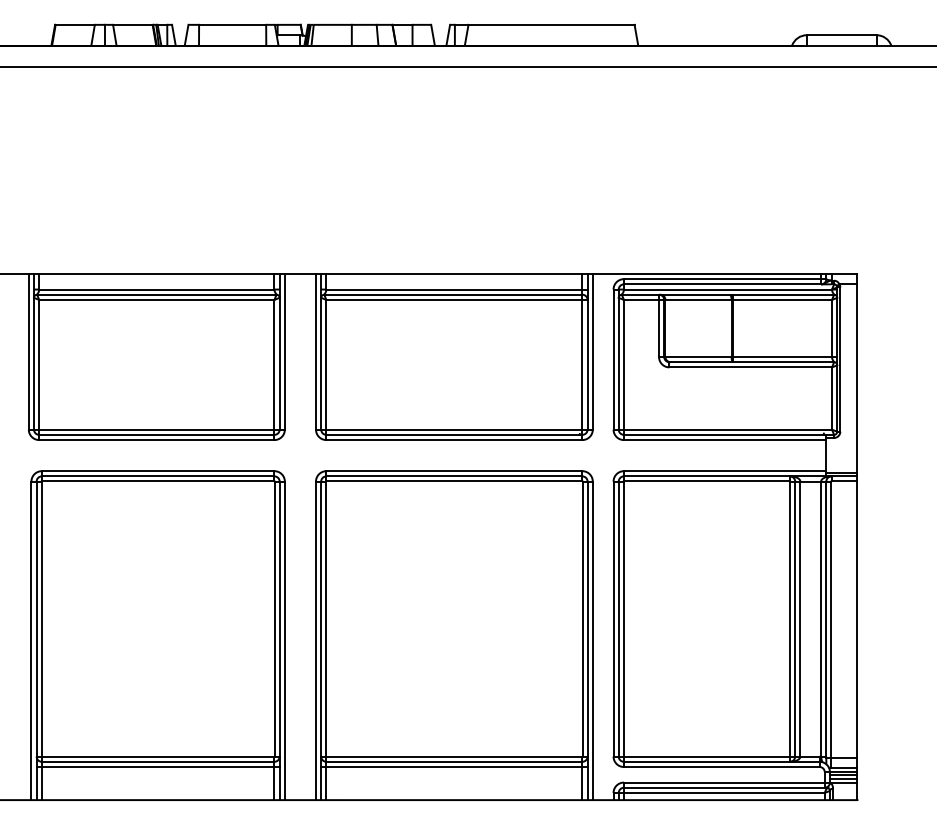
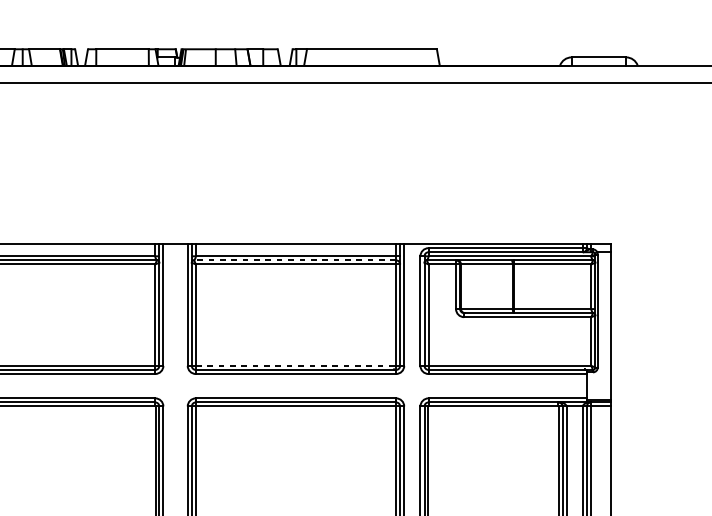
line: (452, 294) -> (294, 260), solid -> dashed
line: (454, 429) -> (296, 365), solid -> dashed

